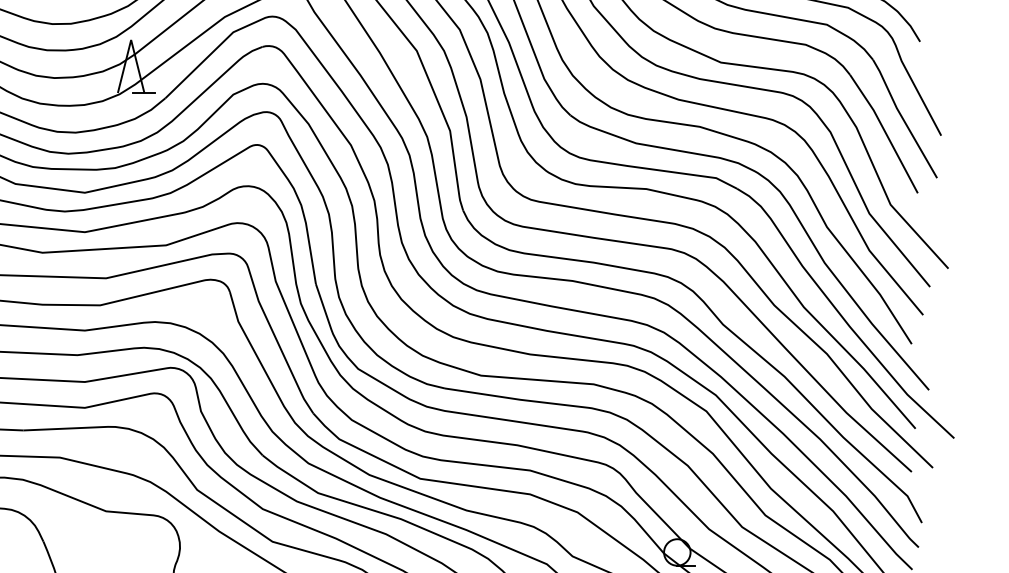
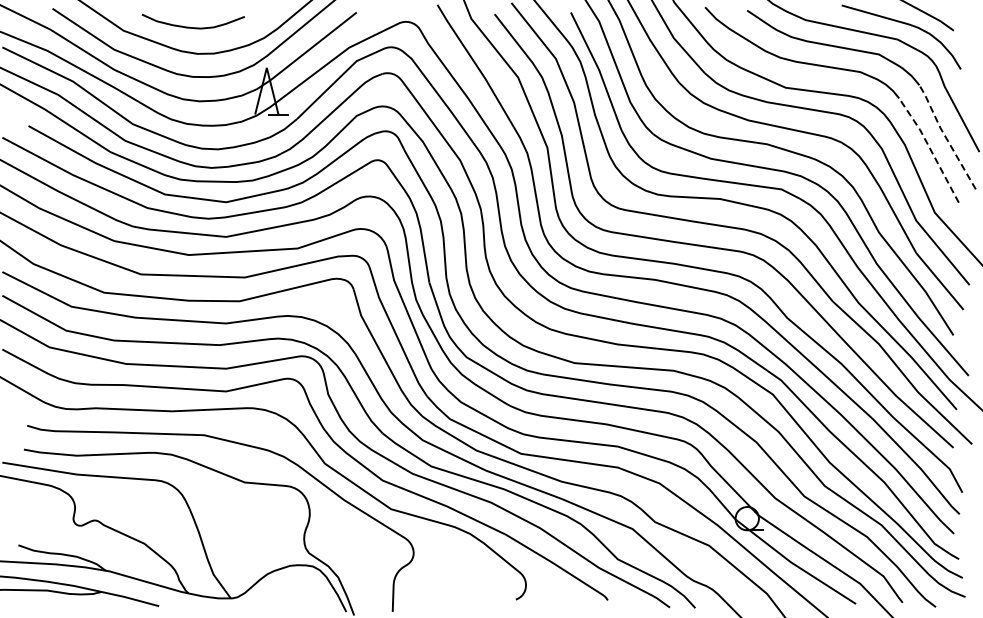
line: (902, 118) -> (945, 136), solid -> dashed
line: (885, 132) -> (930, 149), solid -> dashed

